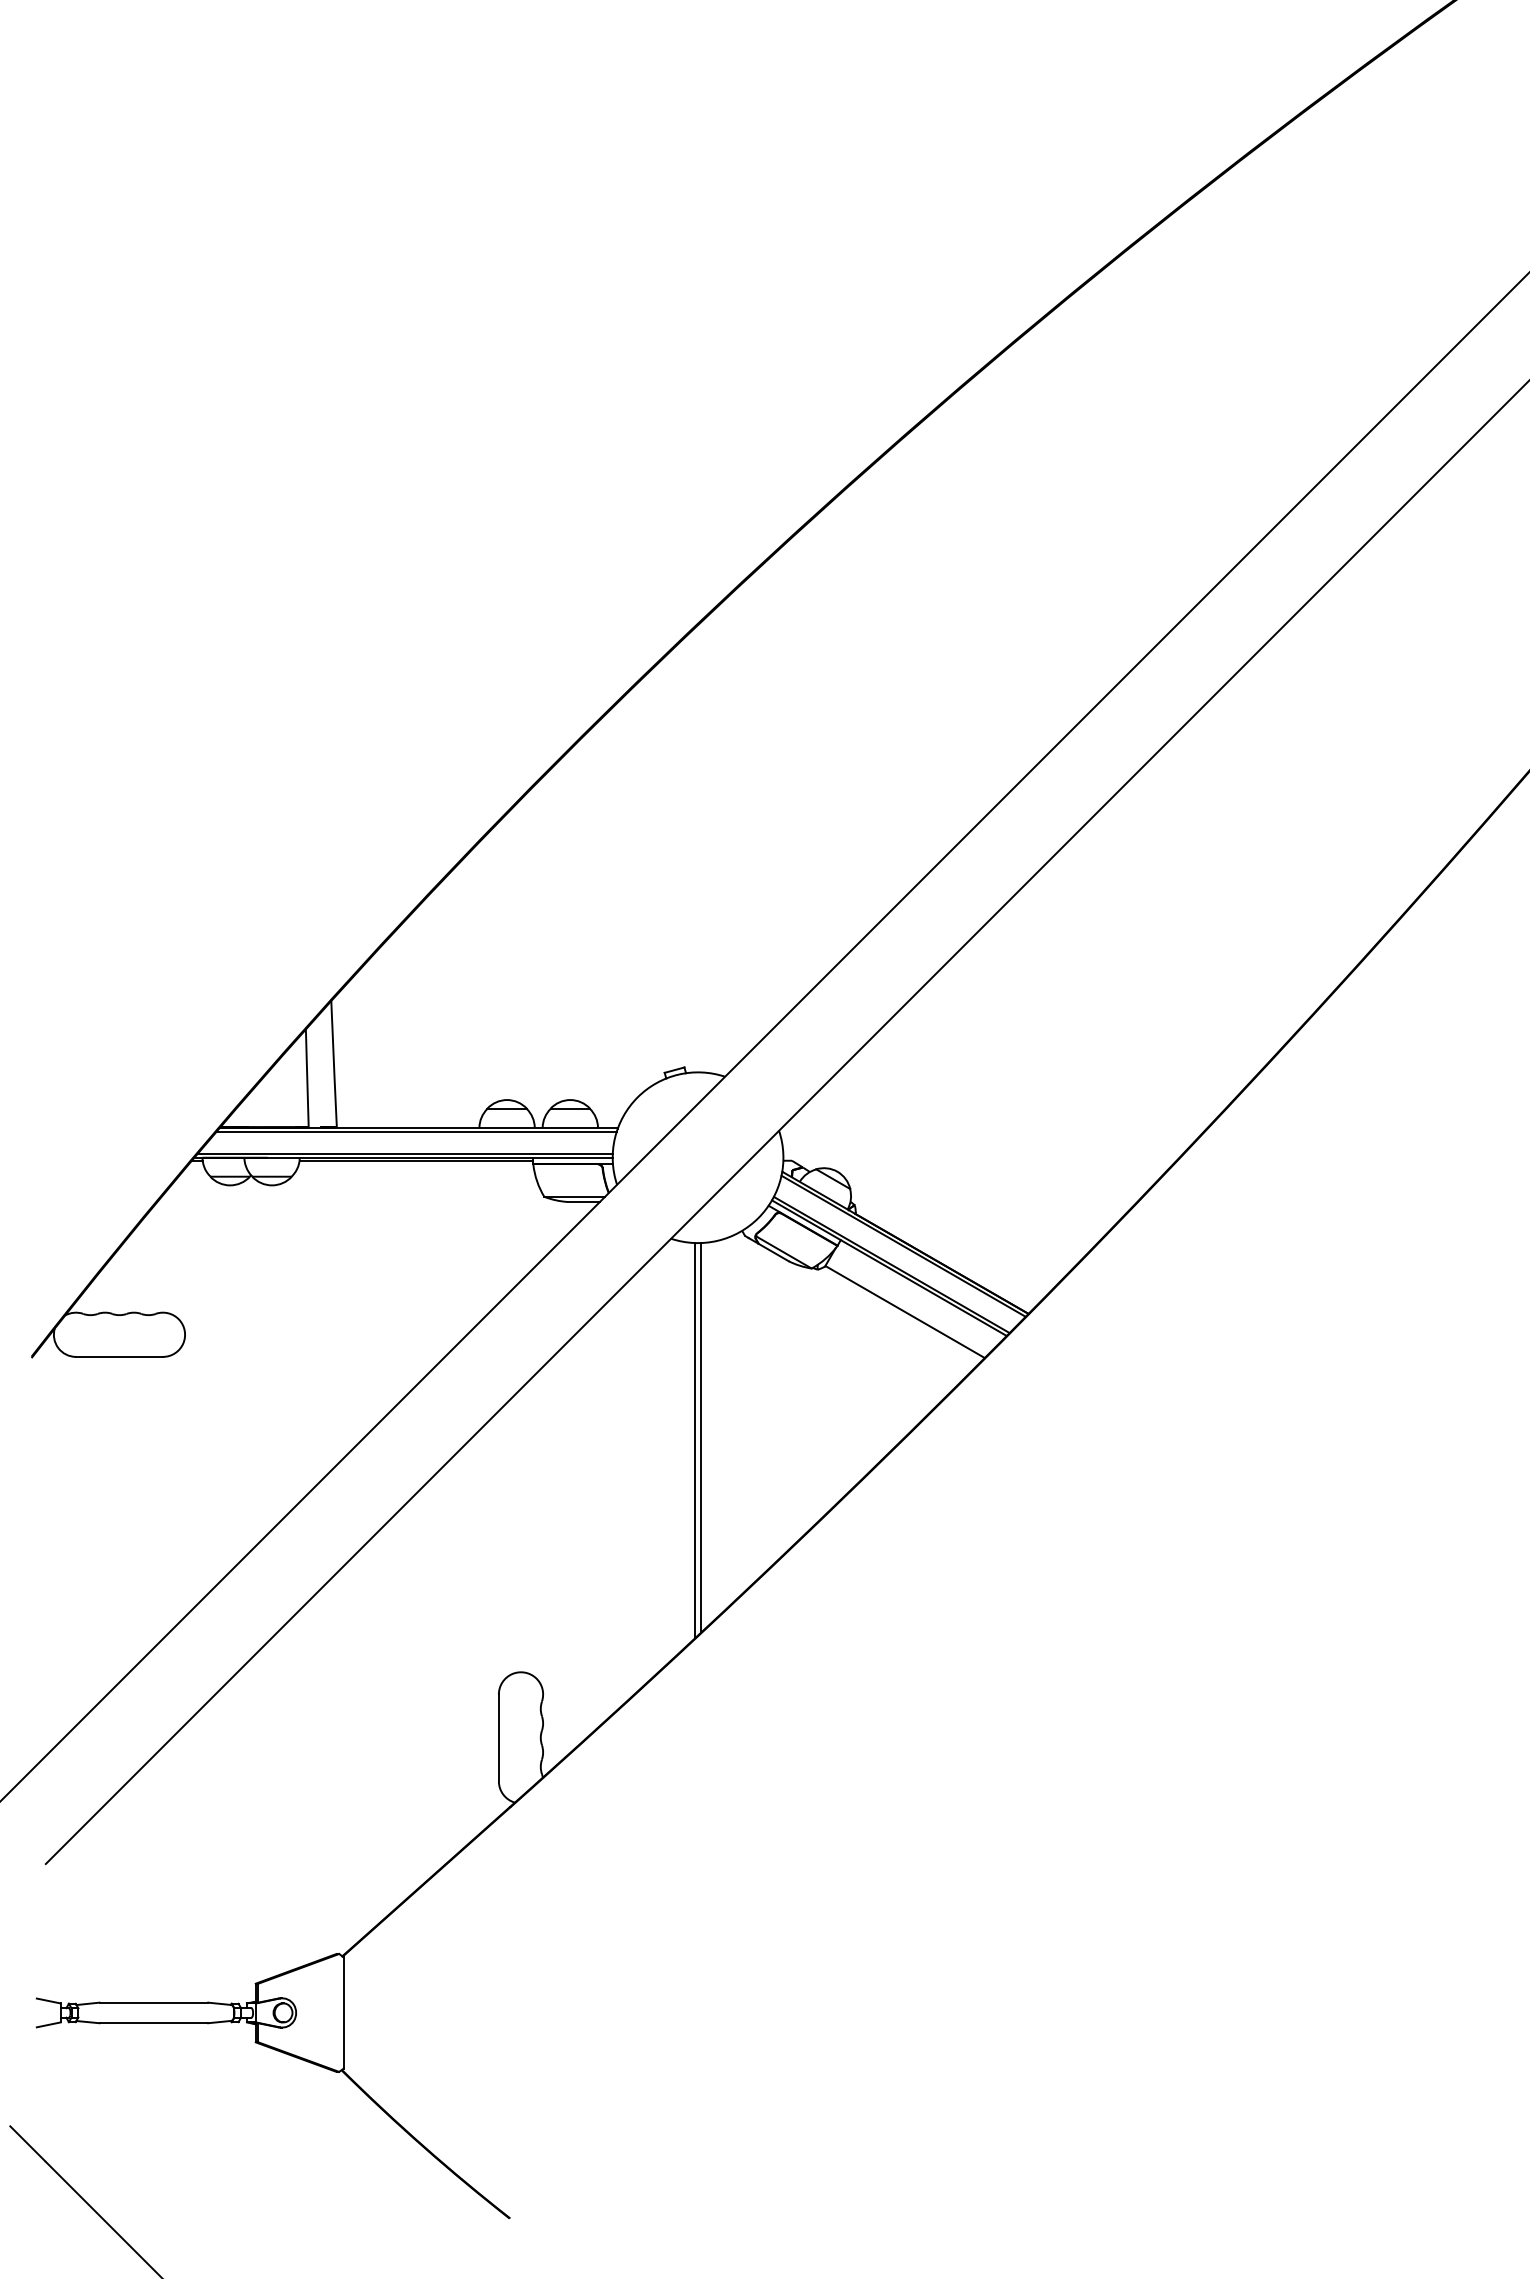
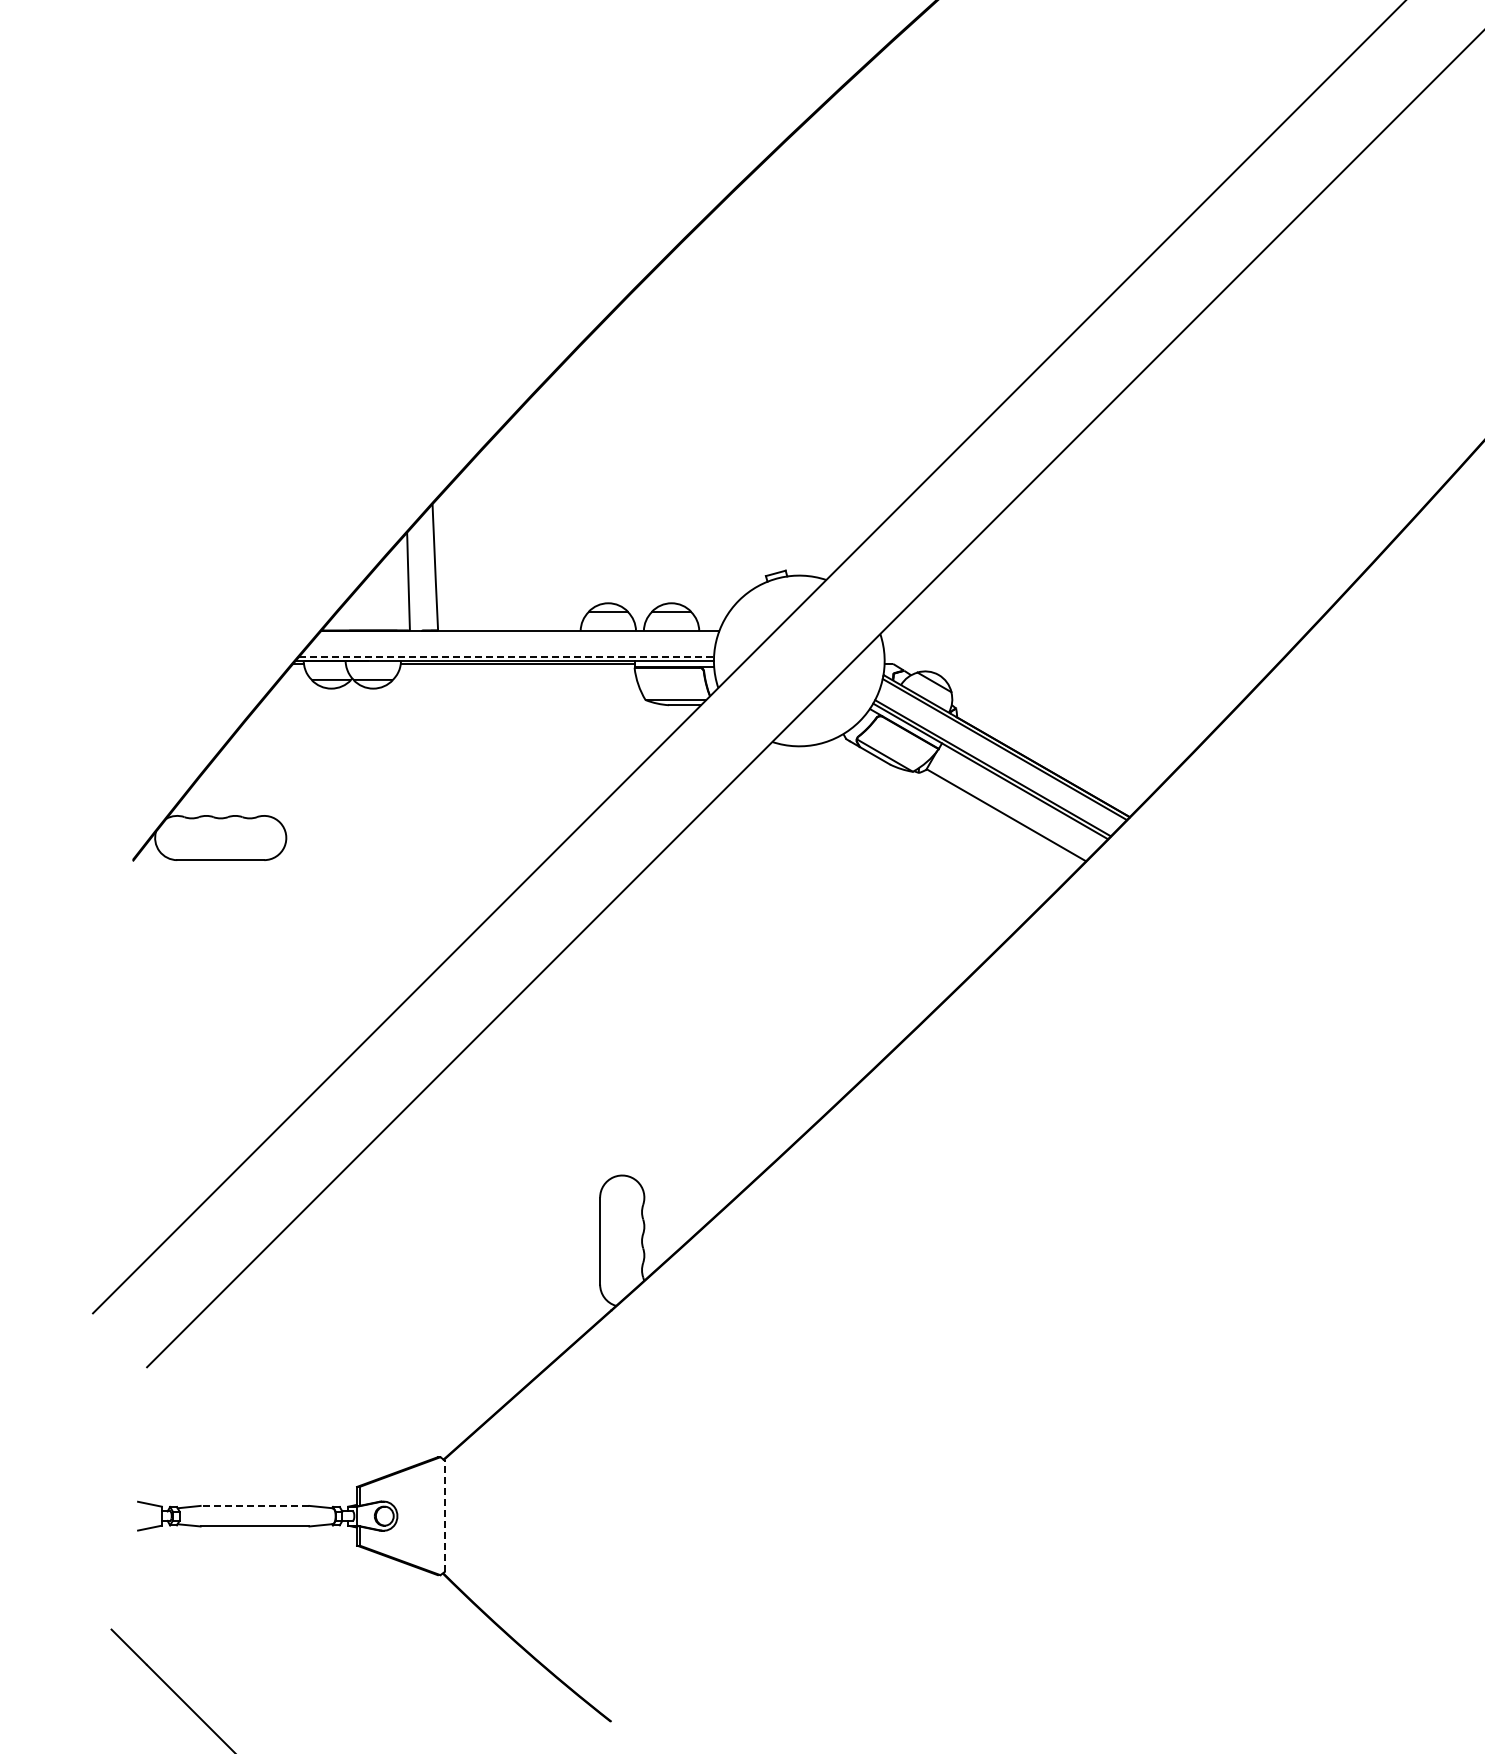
line: (416, 1131) -> (517, 634), removed
line: (405, 1153) -> (506, 656), solid -> dashed
line: (701, 1437) -> (802, 940), removed
line: (694, 1440) -> (795, 943), removed
line: (153, 2002) -> (254, 1505), solid -> dashed
line: (343, 2012) -> (444, 1515), solid -> dashed

